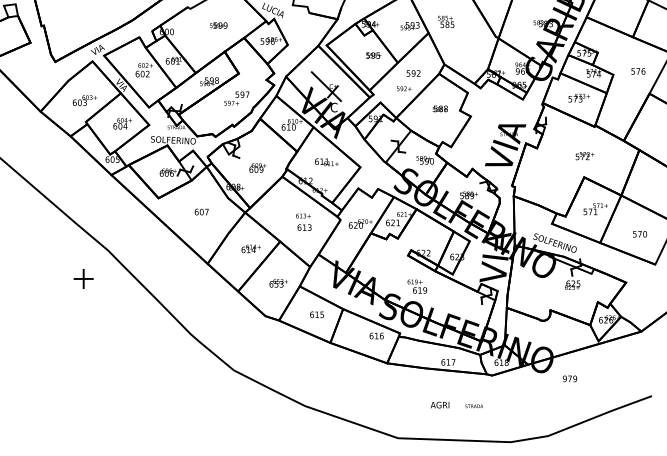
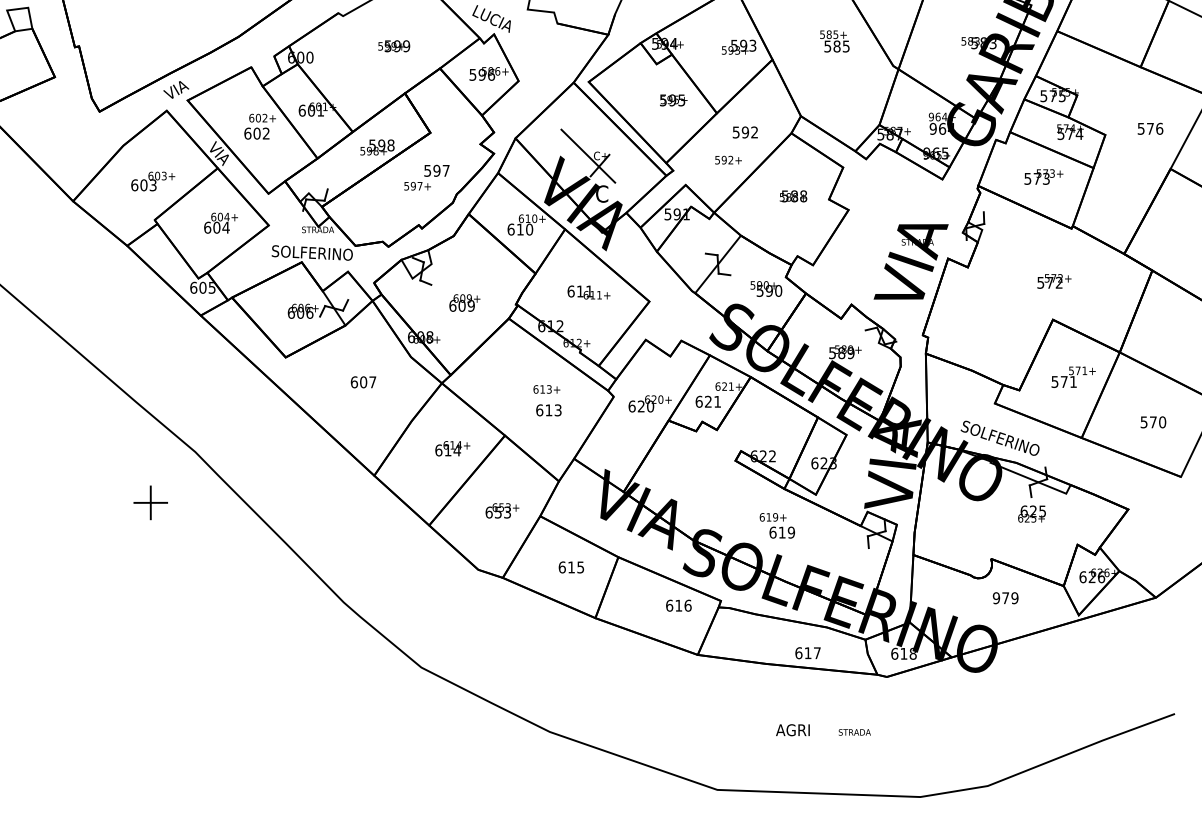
text: (446, 21) -> (835, 40), moved
text: (417, 286) -> (777, 525), moved
text: (570, 378) -> (1006, 597), moved

